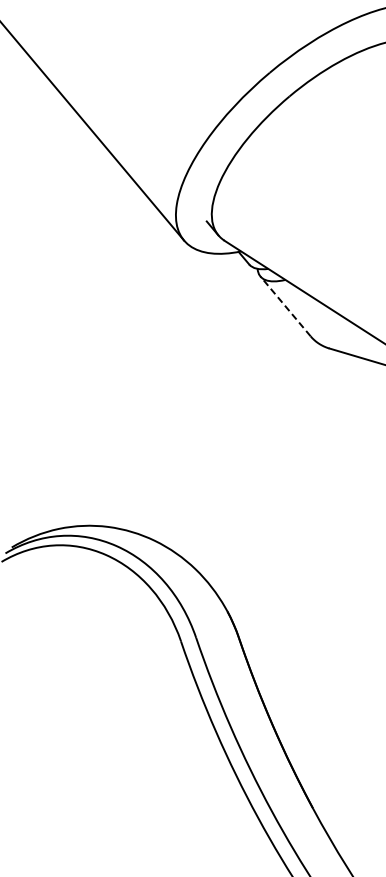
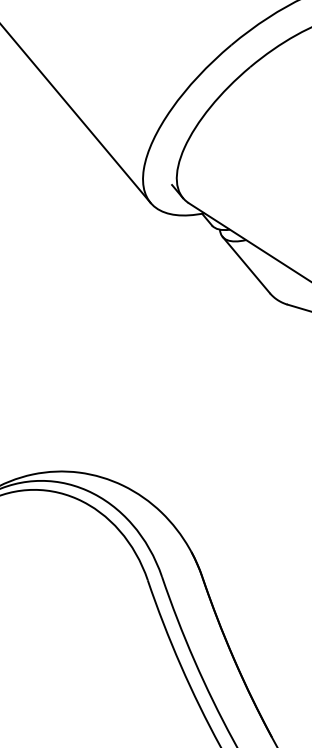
line: (285, 306) -> (246, 265), dashed -> solid

